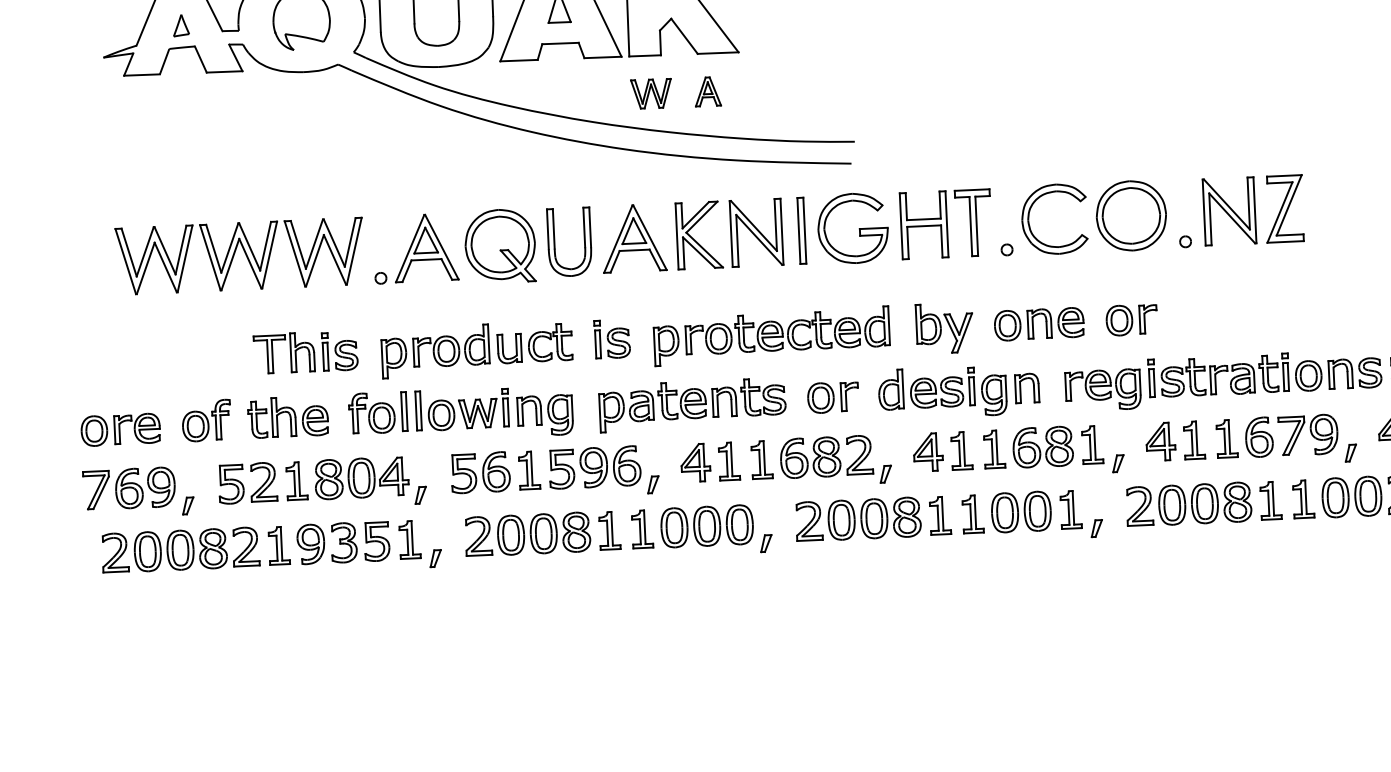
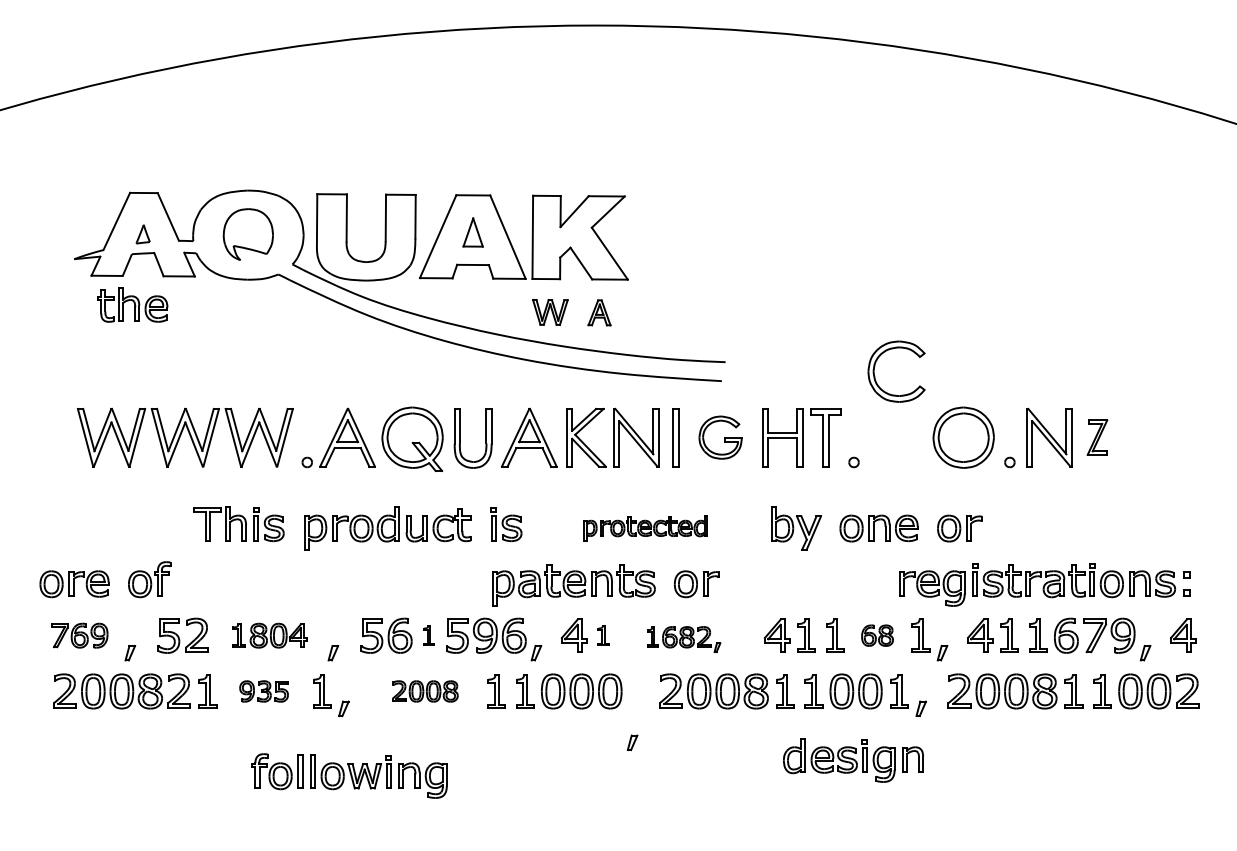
part: (1284, 208) -> (1097, 437), size x0.6
part: (1030, 214) -> (875, 366), moved
part: (852, 228) -> (720, 437), size x0.7
part: (771, 336) -> (645, 528), size x0.6
part: (959, 392) -> (853, 760), moved
part: (460, 413) -> (349, 775), moved
part: (287, 416) -> (132, 304), moved
part: (1042, 446) -> (877, 635), size x0.6
part: (729, 461) -> (603, 635), size x0.6
part: (822, 461) -> (684, 639), size x0.6
part: (528, 470) -> (428, 635), size x0.6
part: (346, 478) -> (269, 635), size x0.7
part: (129, 488) -> (79, 635), size x0.7
part: (528, 534) -> (425, 691), size x0.6
part: (342, 542) -> (263, 691), size x0.6
part: (766, 543) -> (632, 742), moved

